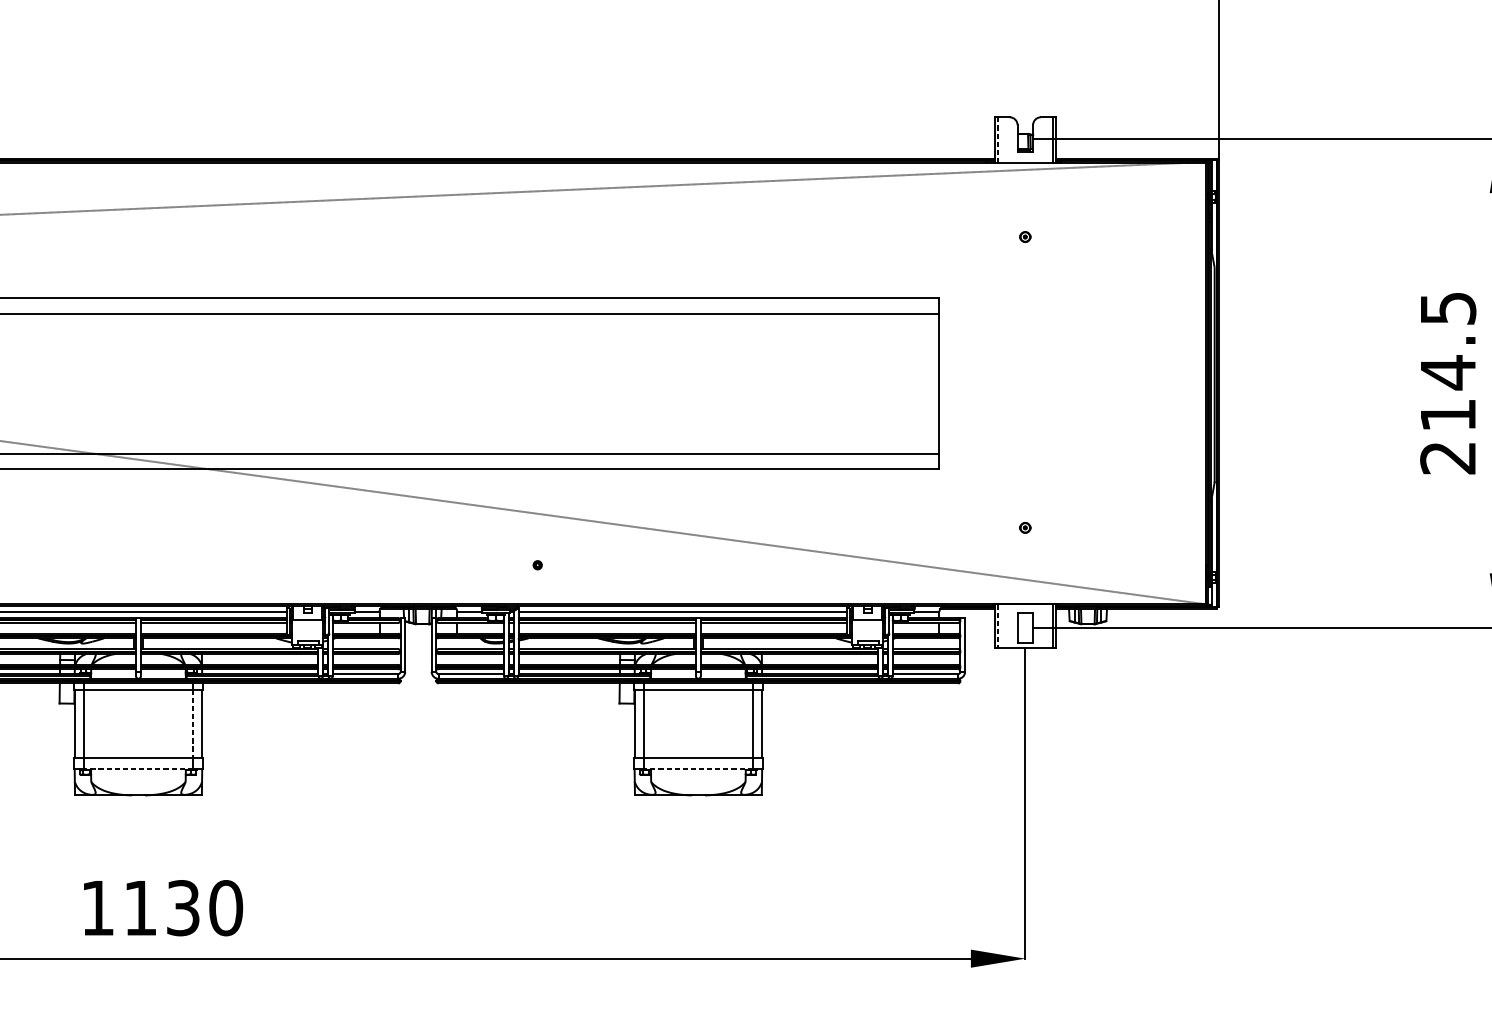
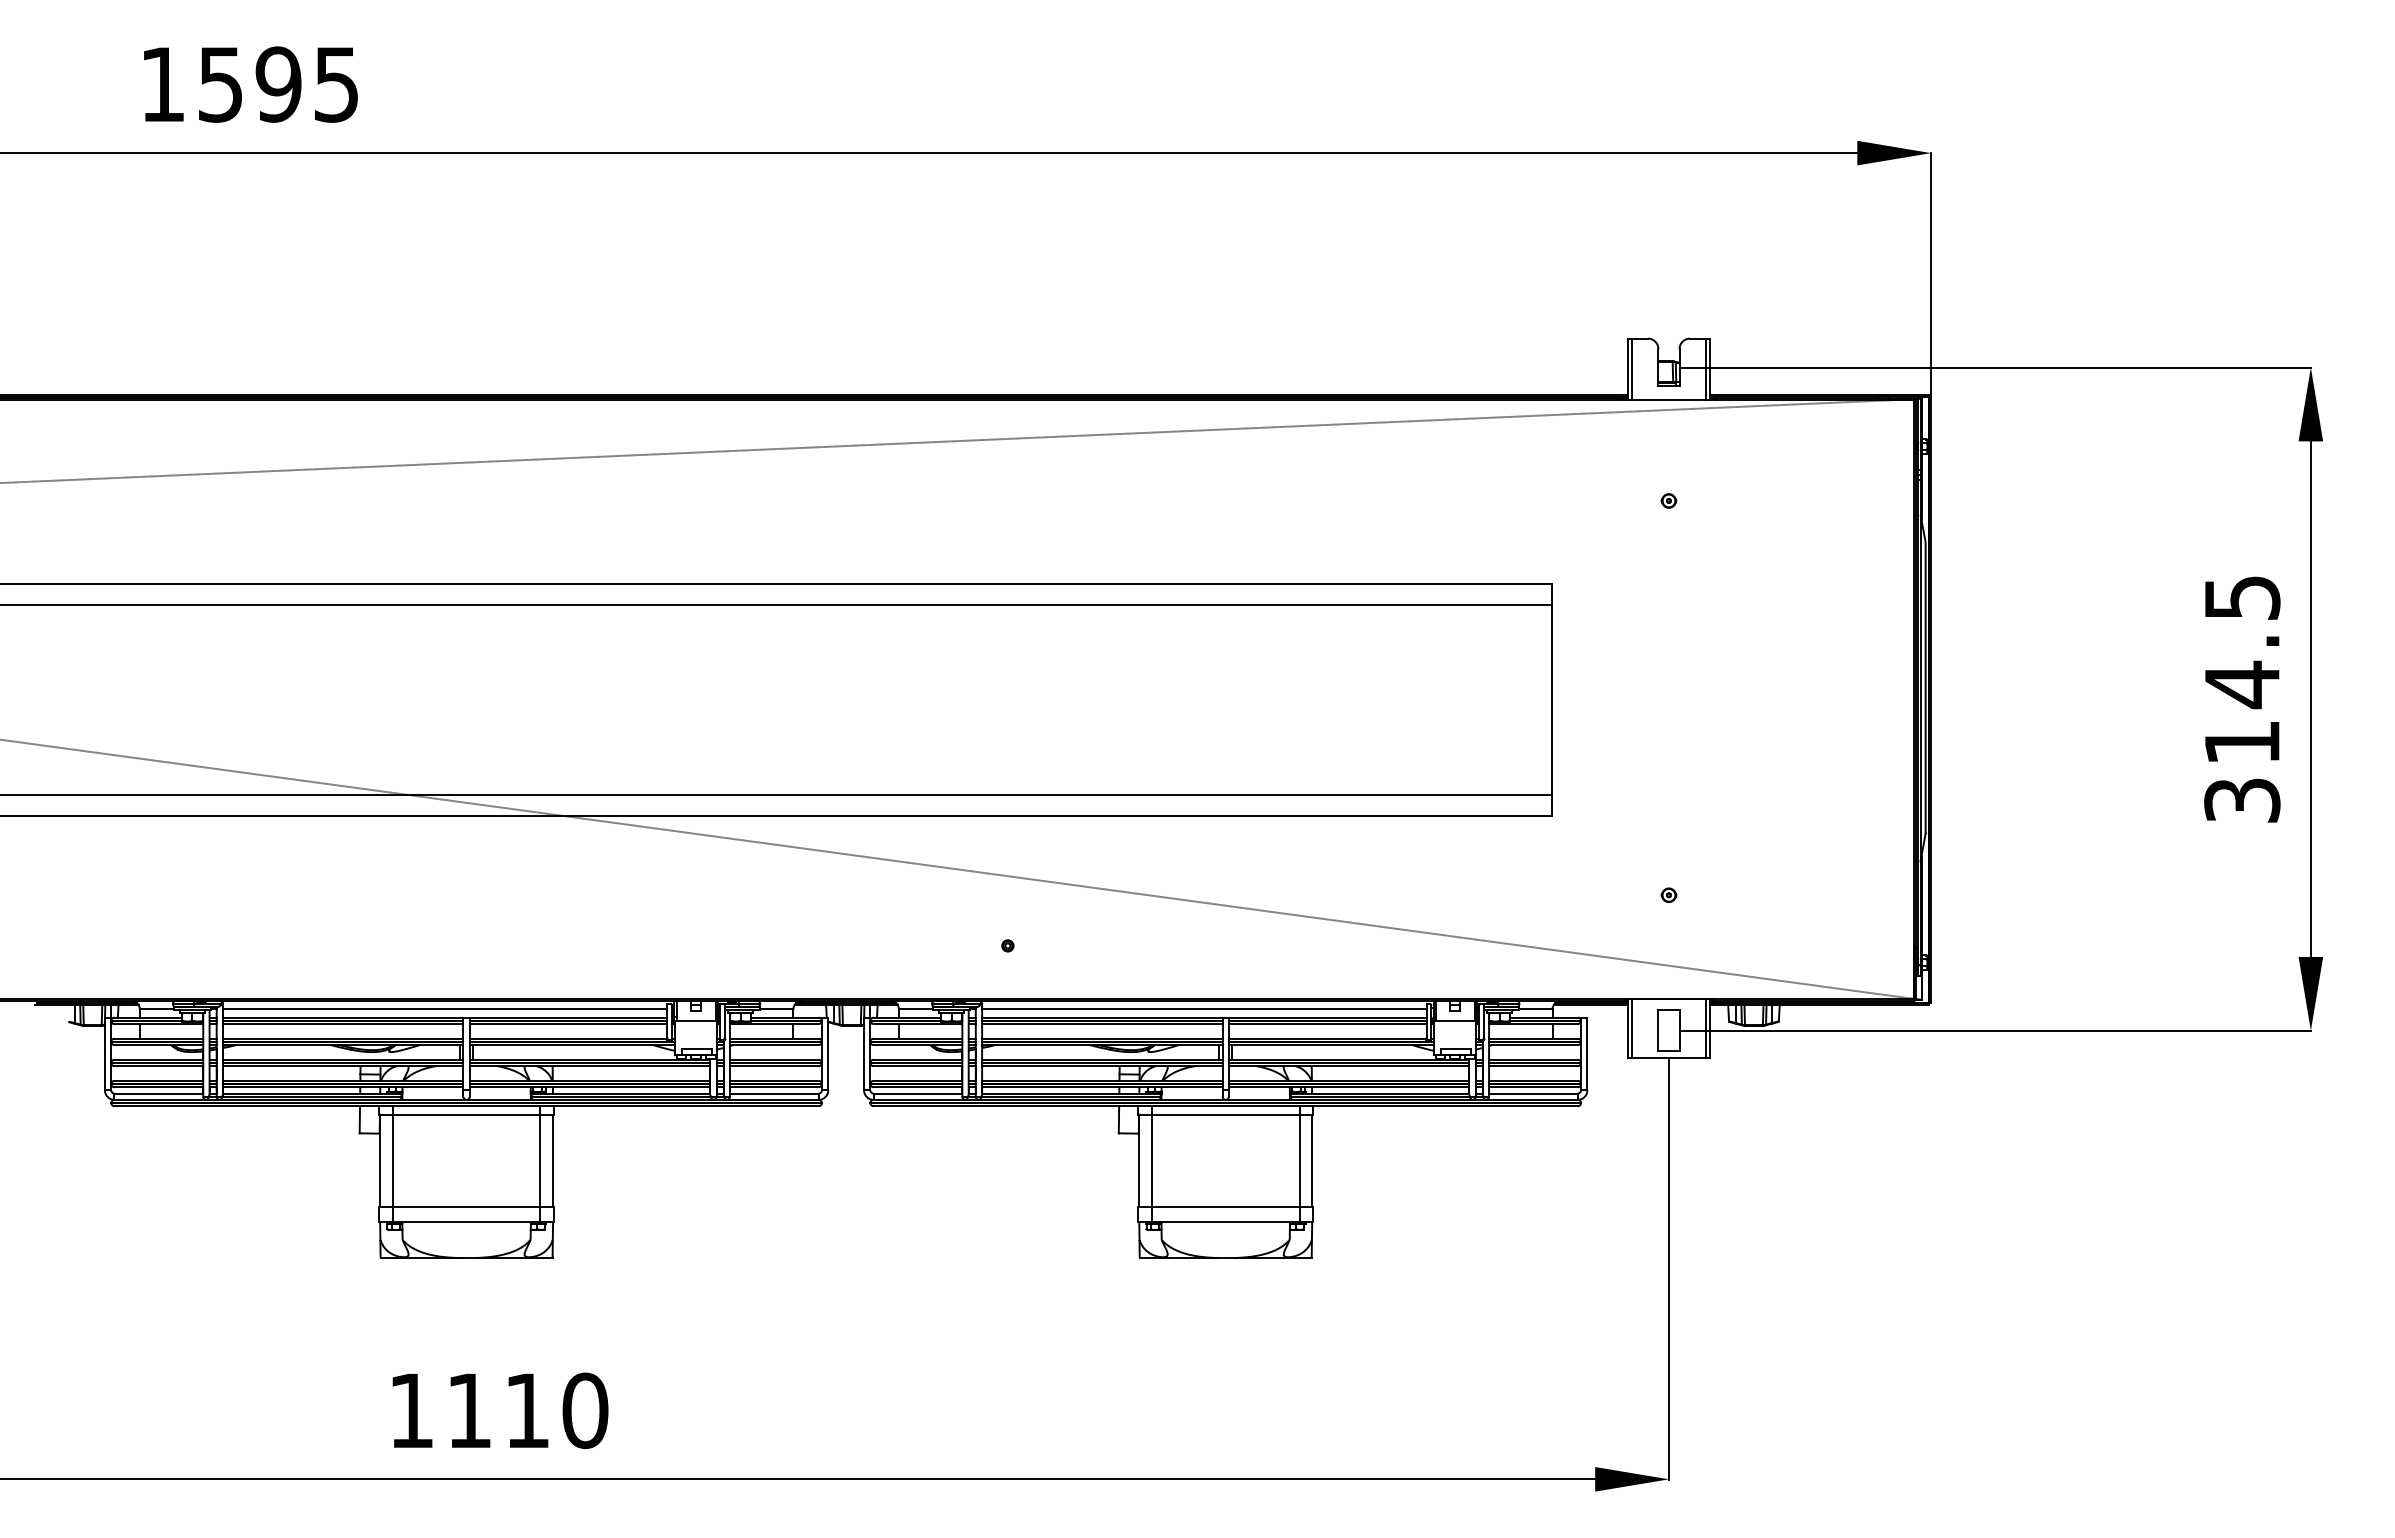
line: (998, 140) -> (1632, 369), dashed -> solid
text: (1448, 457) -> (2242, 800), 214.5 -> 314.5
line: (998, 626) -> (1632, 1028), dashed -> solid
line: (192, 724) -> (540, 1161), dashed -> solid
line: (138, 769) -> (466, 1222), dashed -> solid
line: (698, 769) -> (1225, 1222), dashed -> solid
text: (183, 907) -> (527, 1410), 1130 -> 1110

